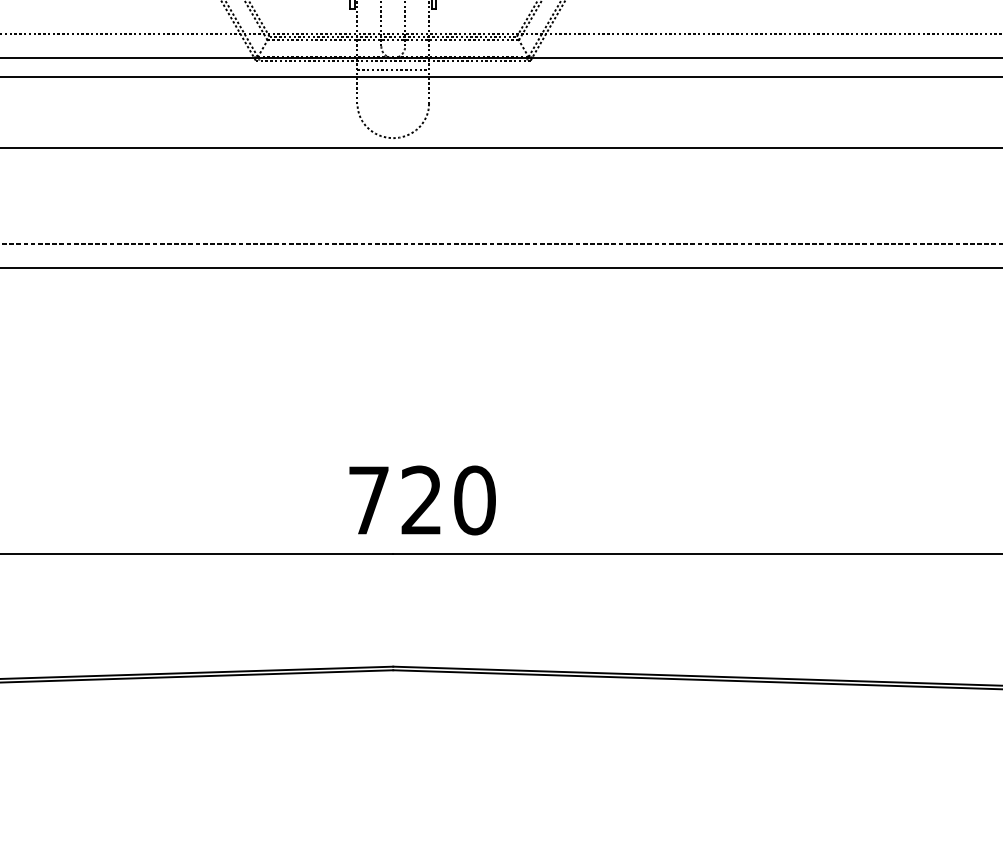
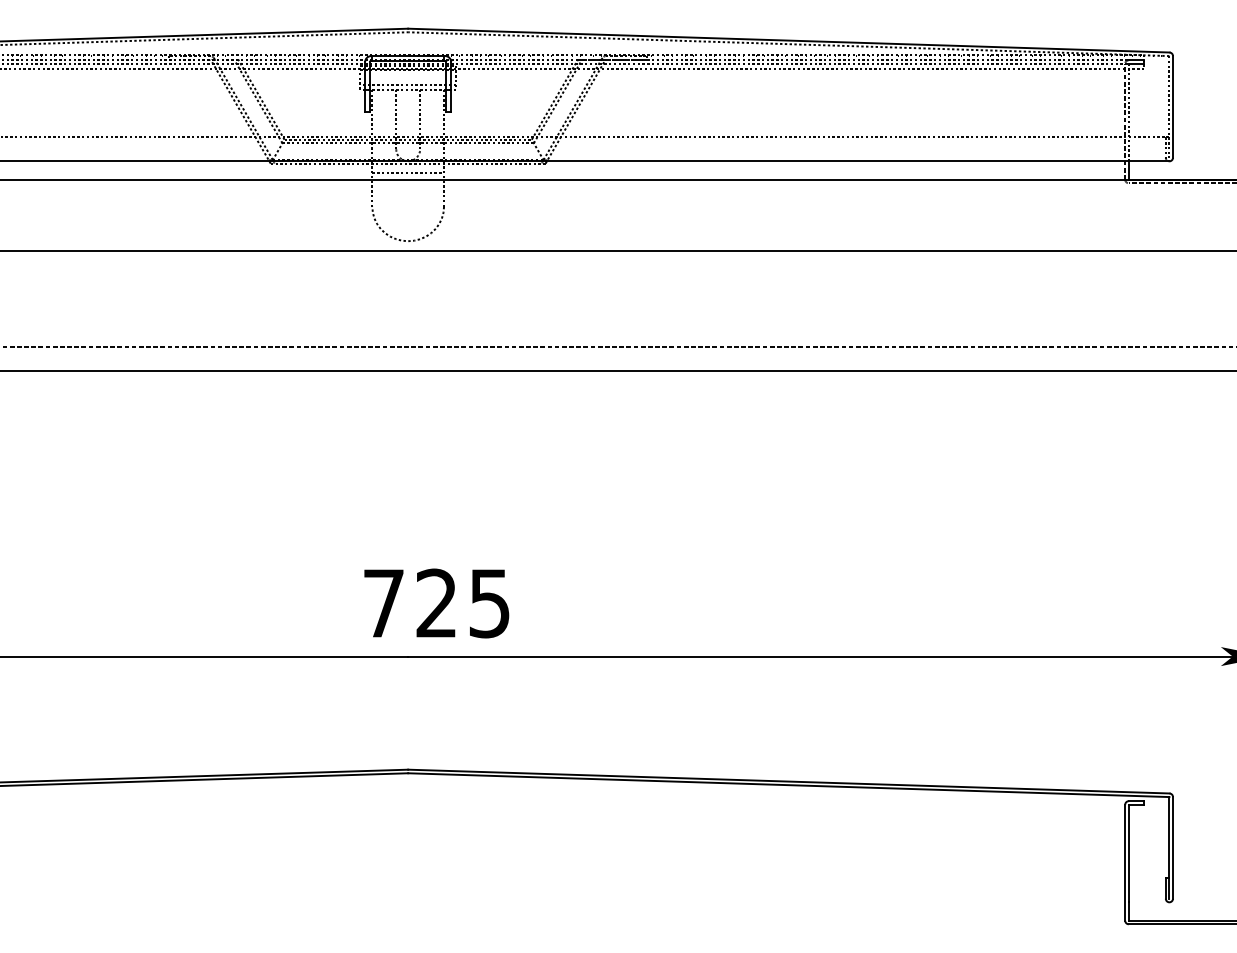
text: (474, 500) -> (489, 603), 720 -> 725

